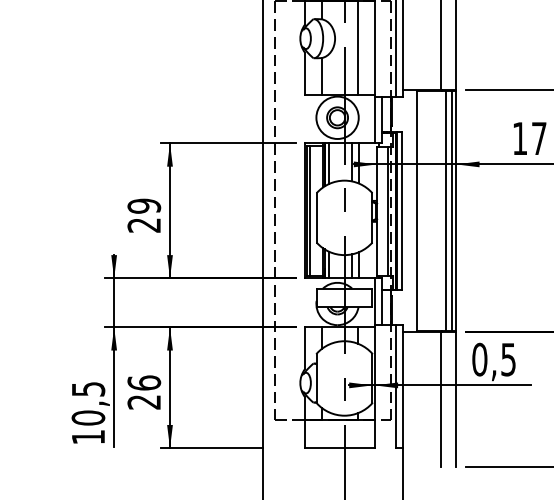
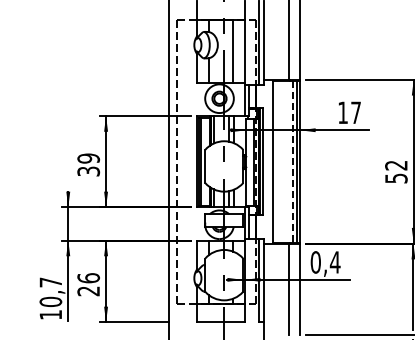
line: (445, 212) -> (292, 162), solid -> dashed
text: (144, 225) -> (88, 171), 29 -> 39
text: (507, 359) -> (334, 262), 0,5 -> 0,4
text: (87, 389) -> (50, 282), 10,5 -> 10,7

